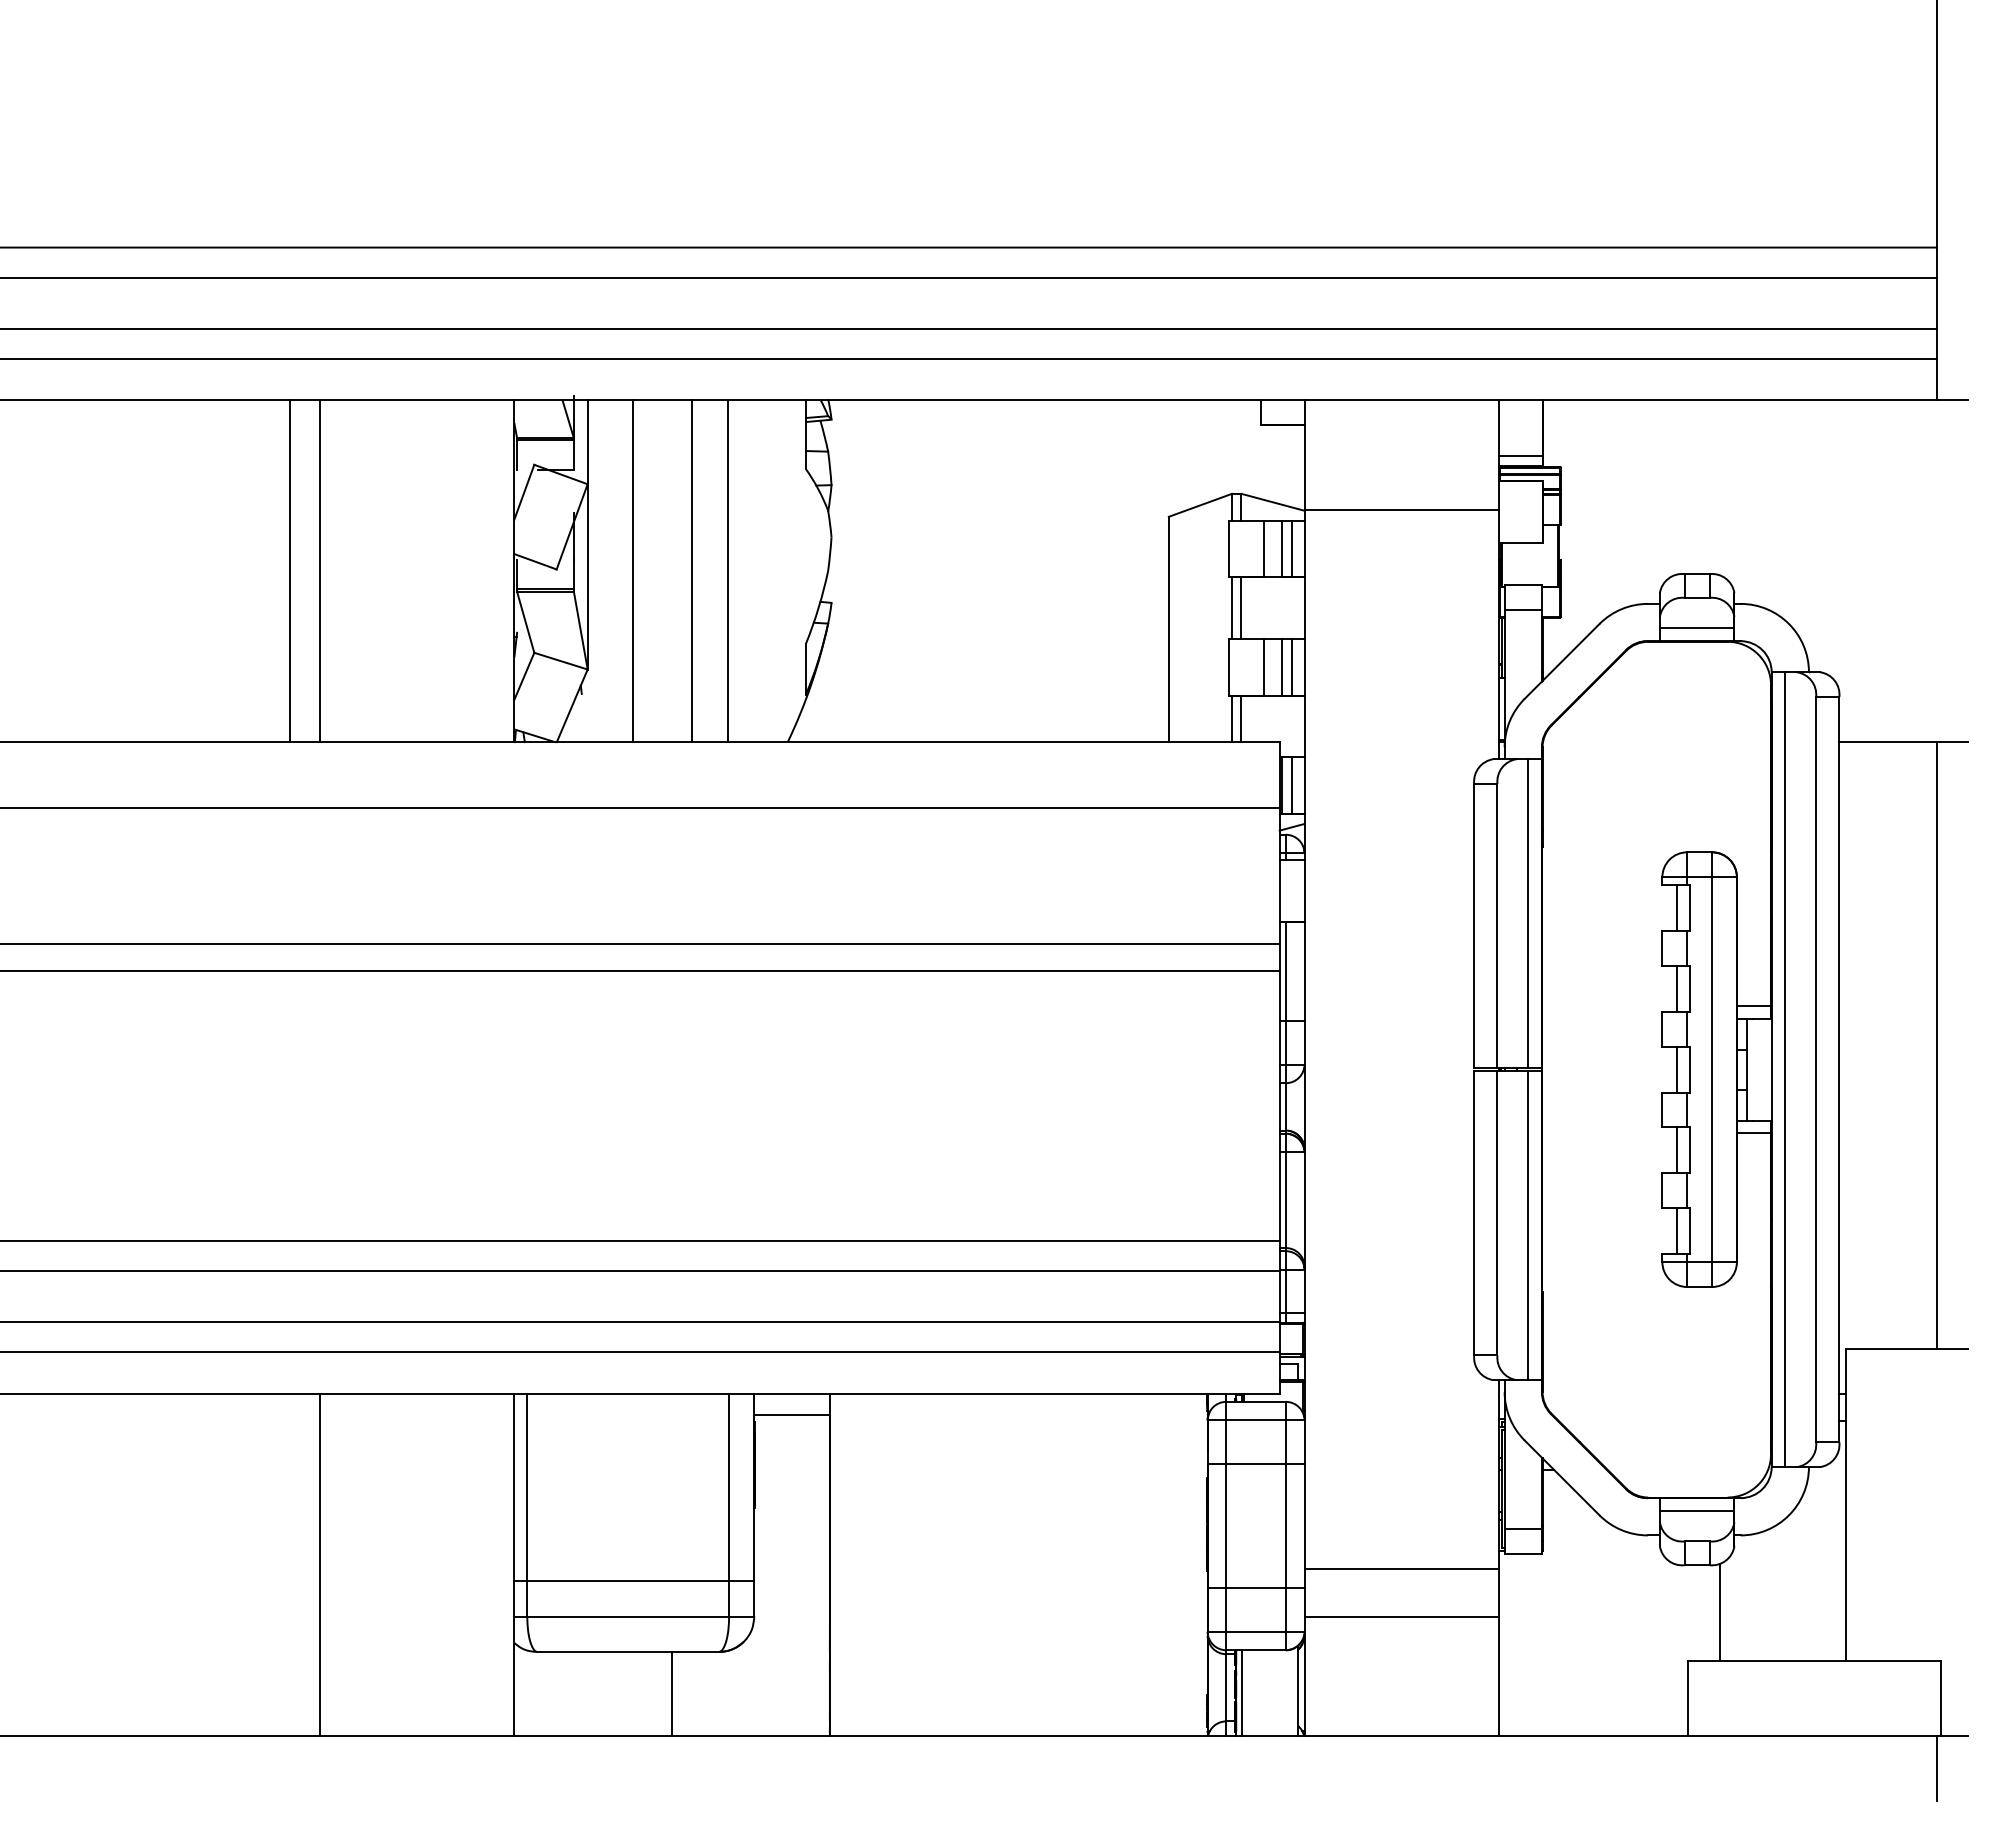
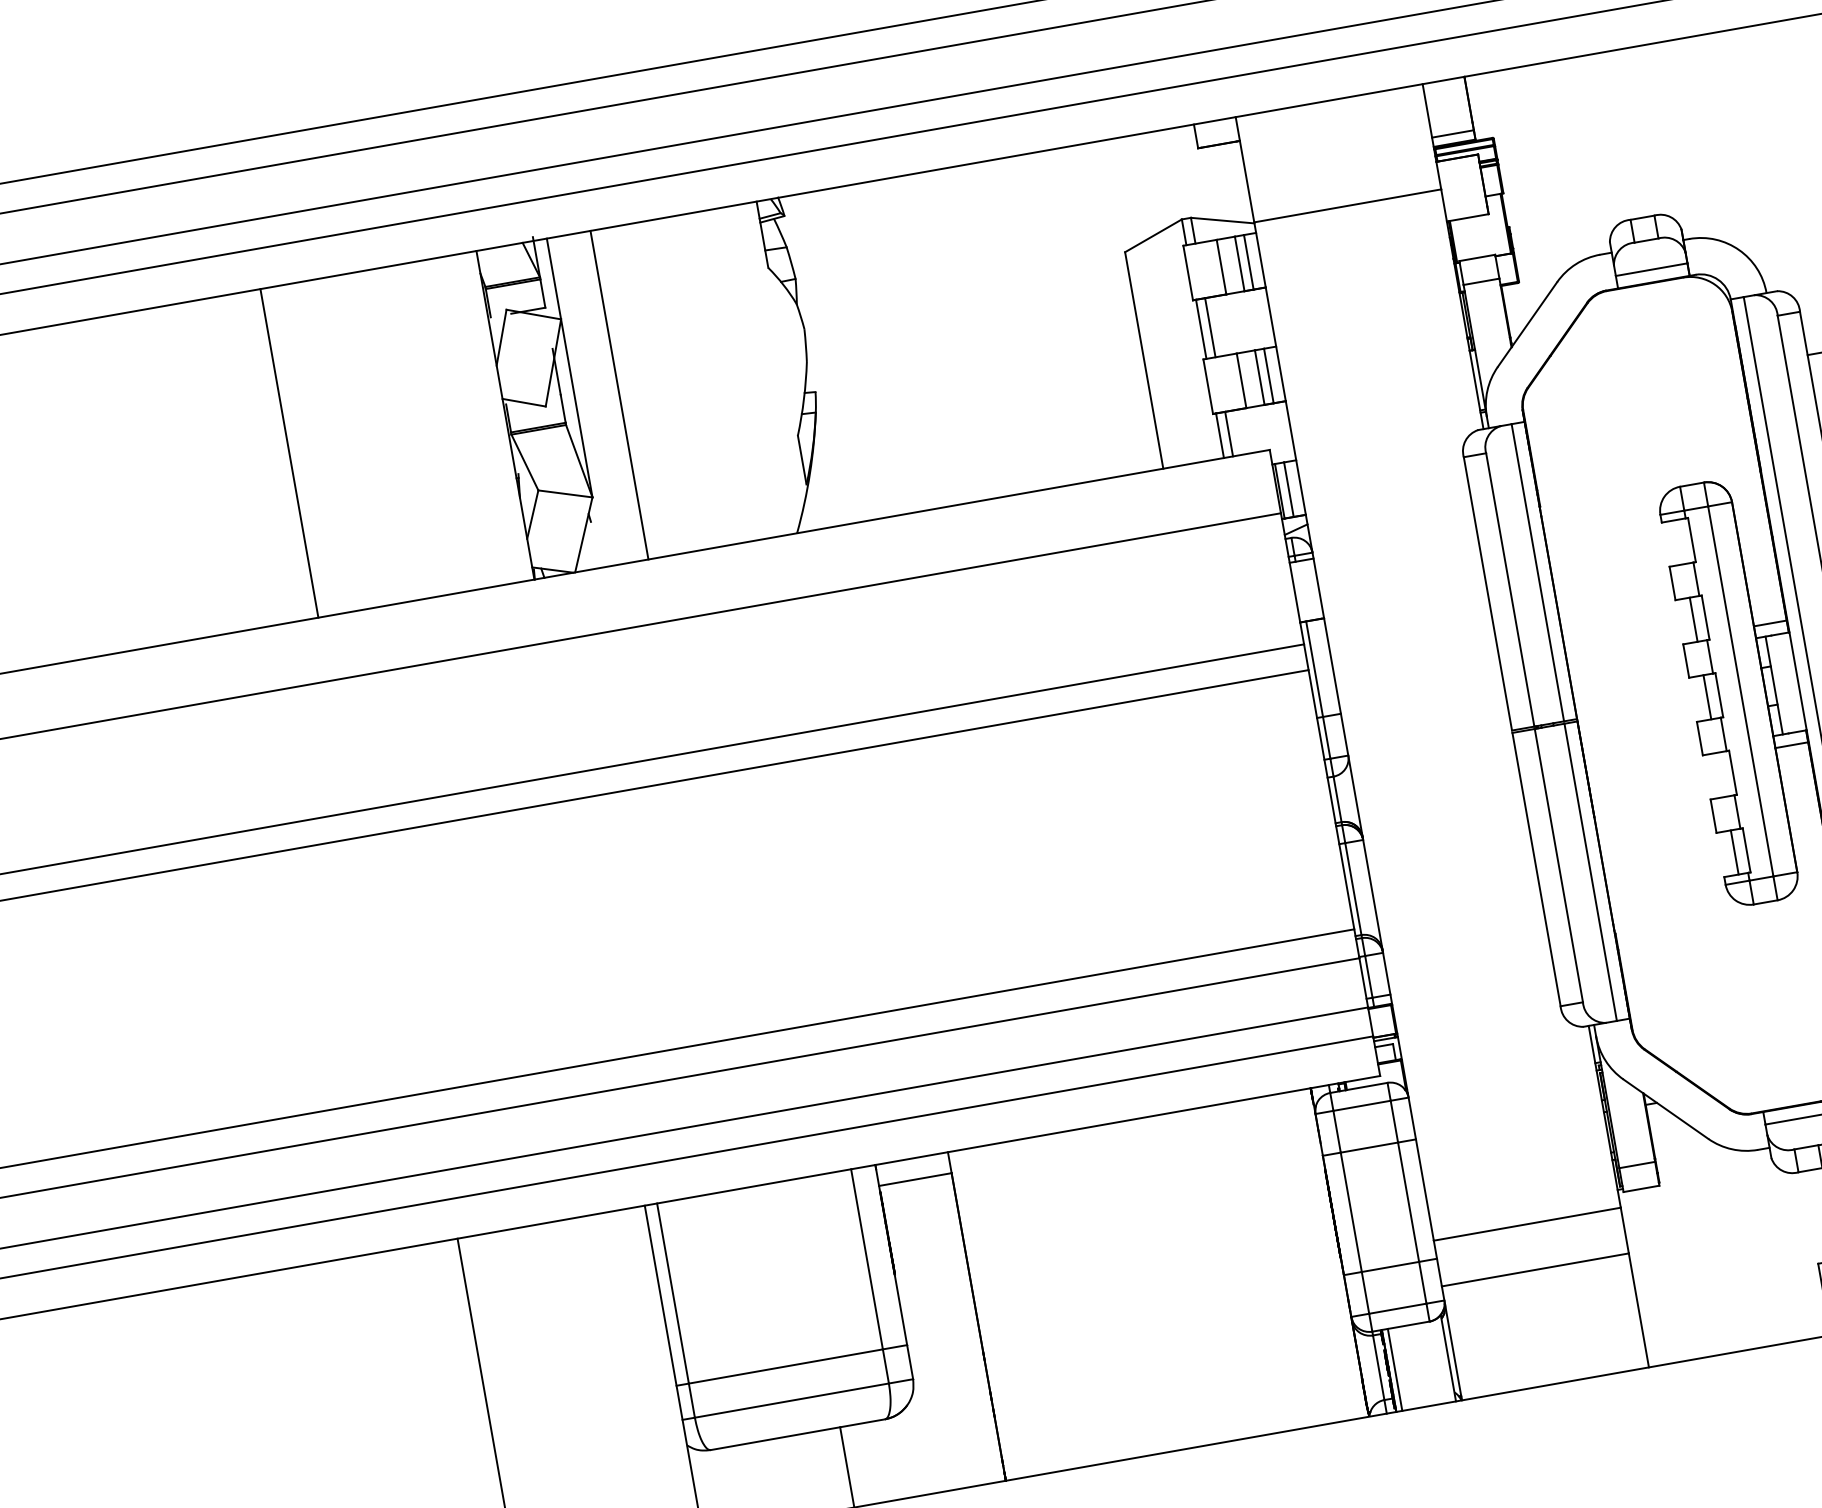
line: (319, 571) -> (318, 448), removed
line: (692, 571) -> (676, 385), removed
line: (728, 571) -> (711, 379), removed
line: (1677, 908) -> (1680, 542), removed
line: (1677, 1150) -> (1721, 774), removed

